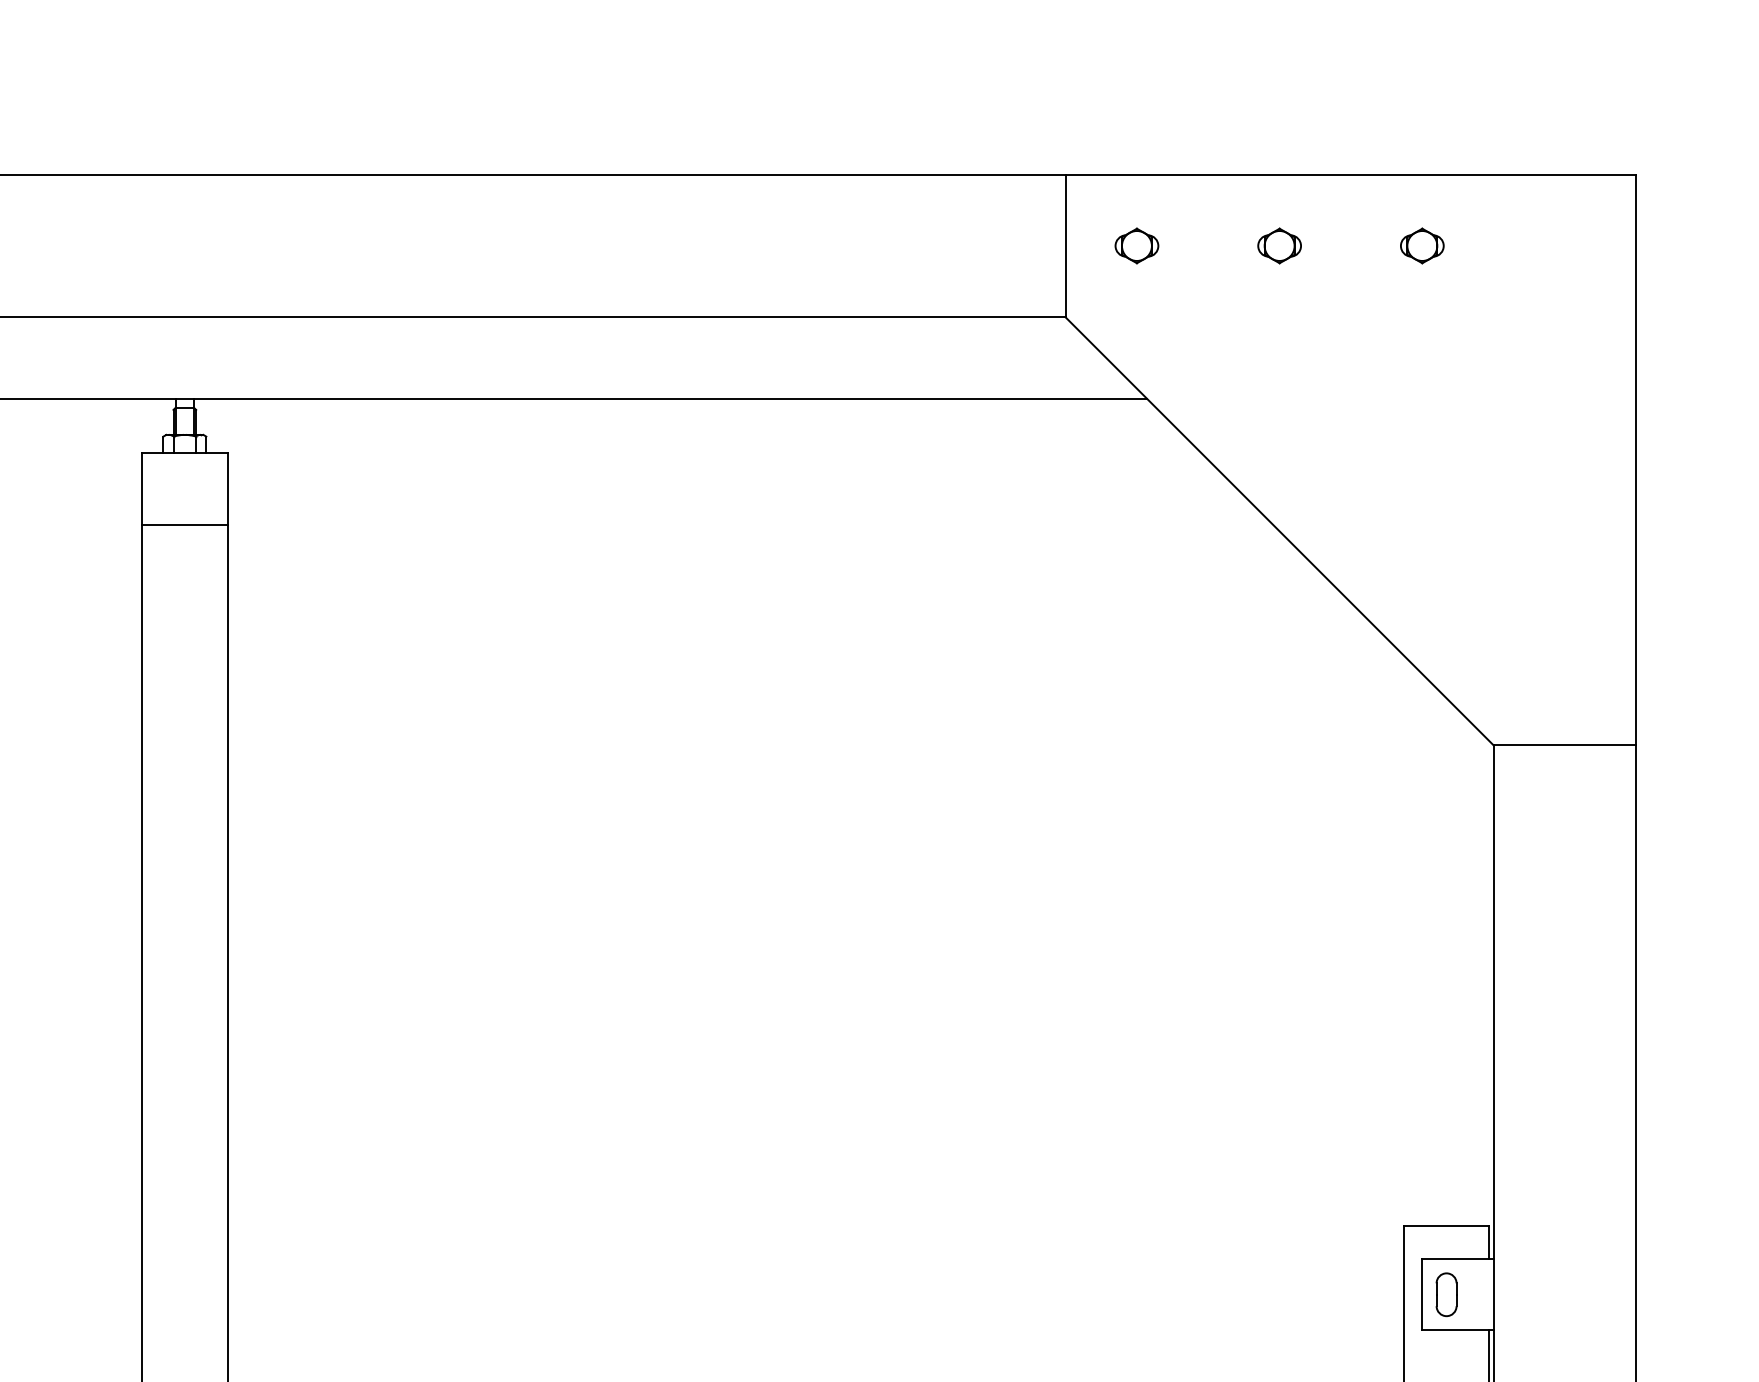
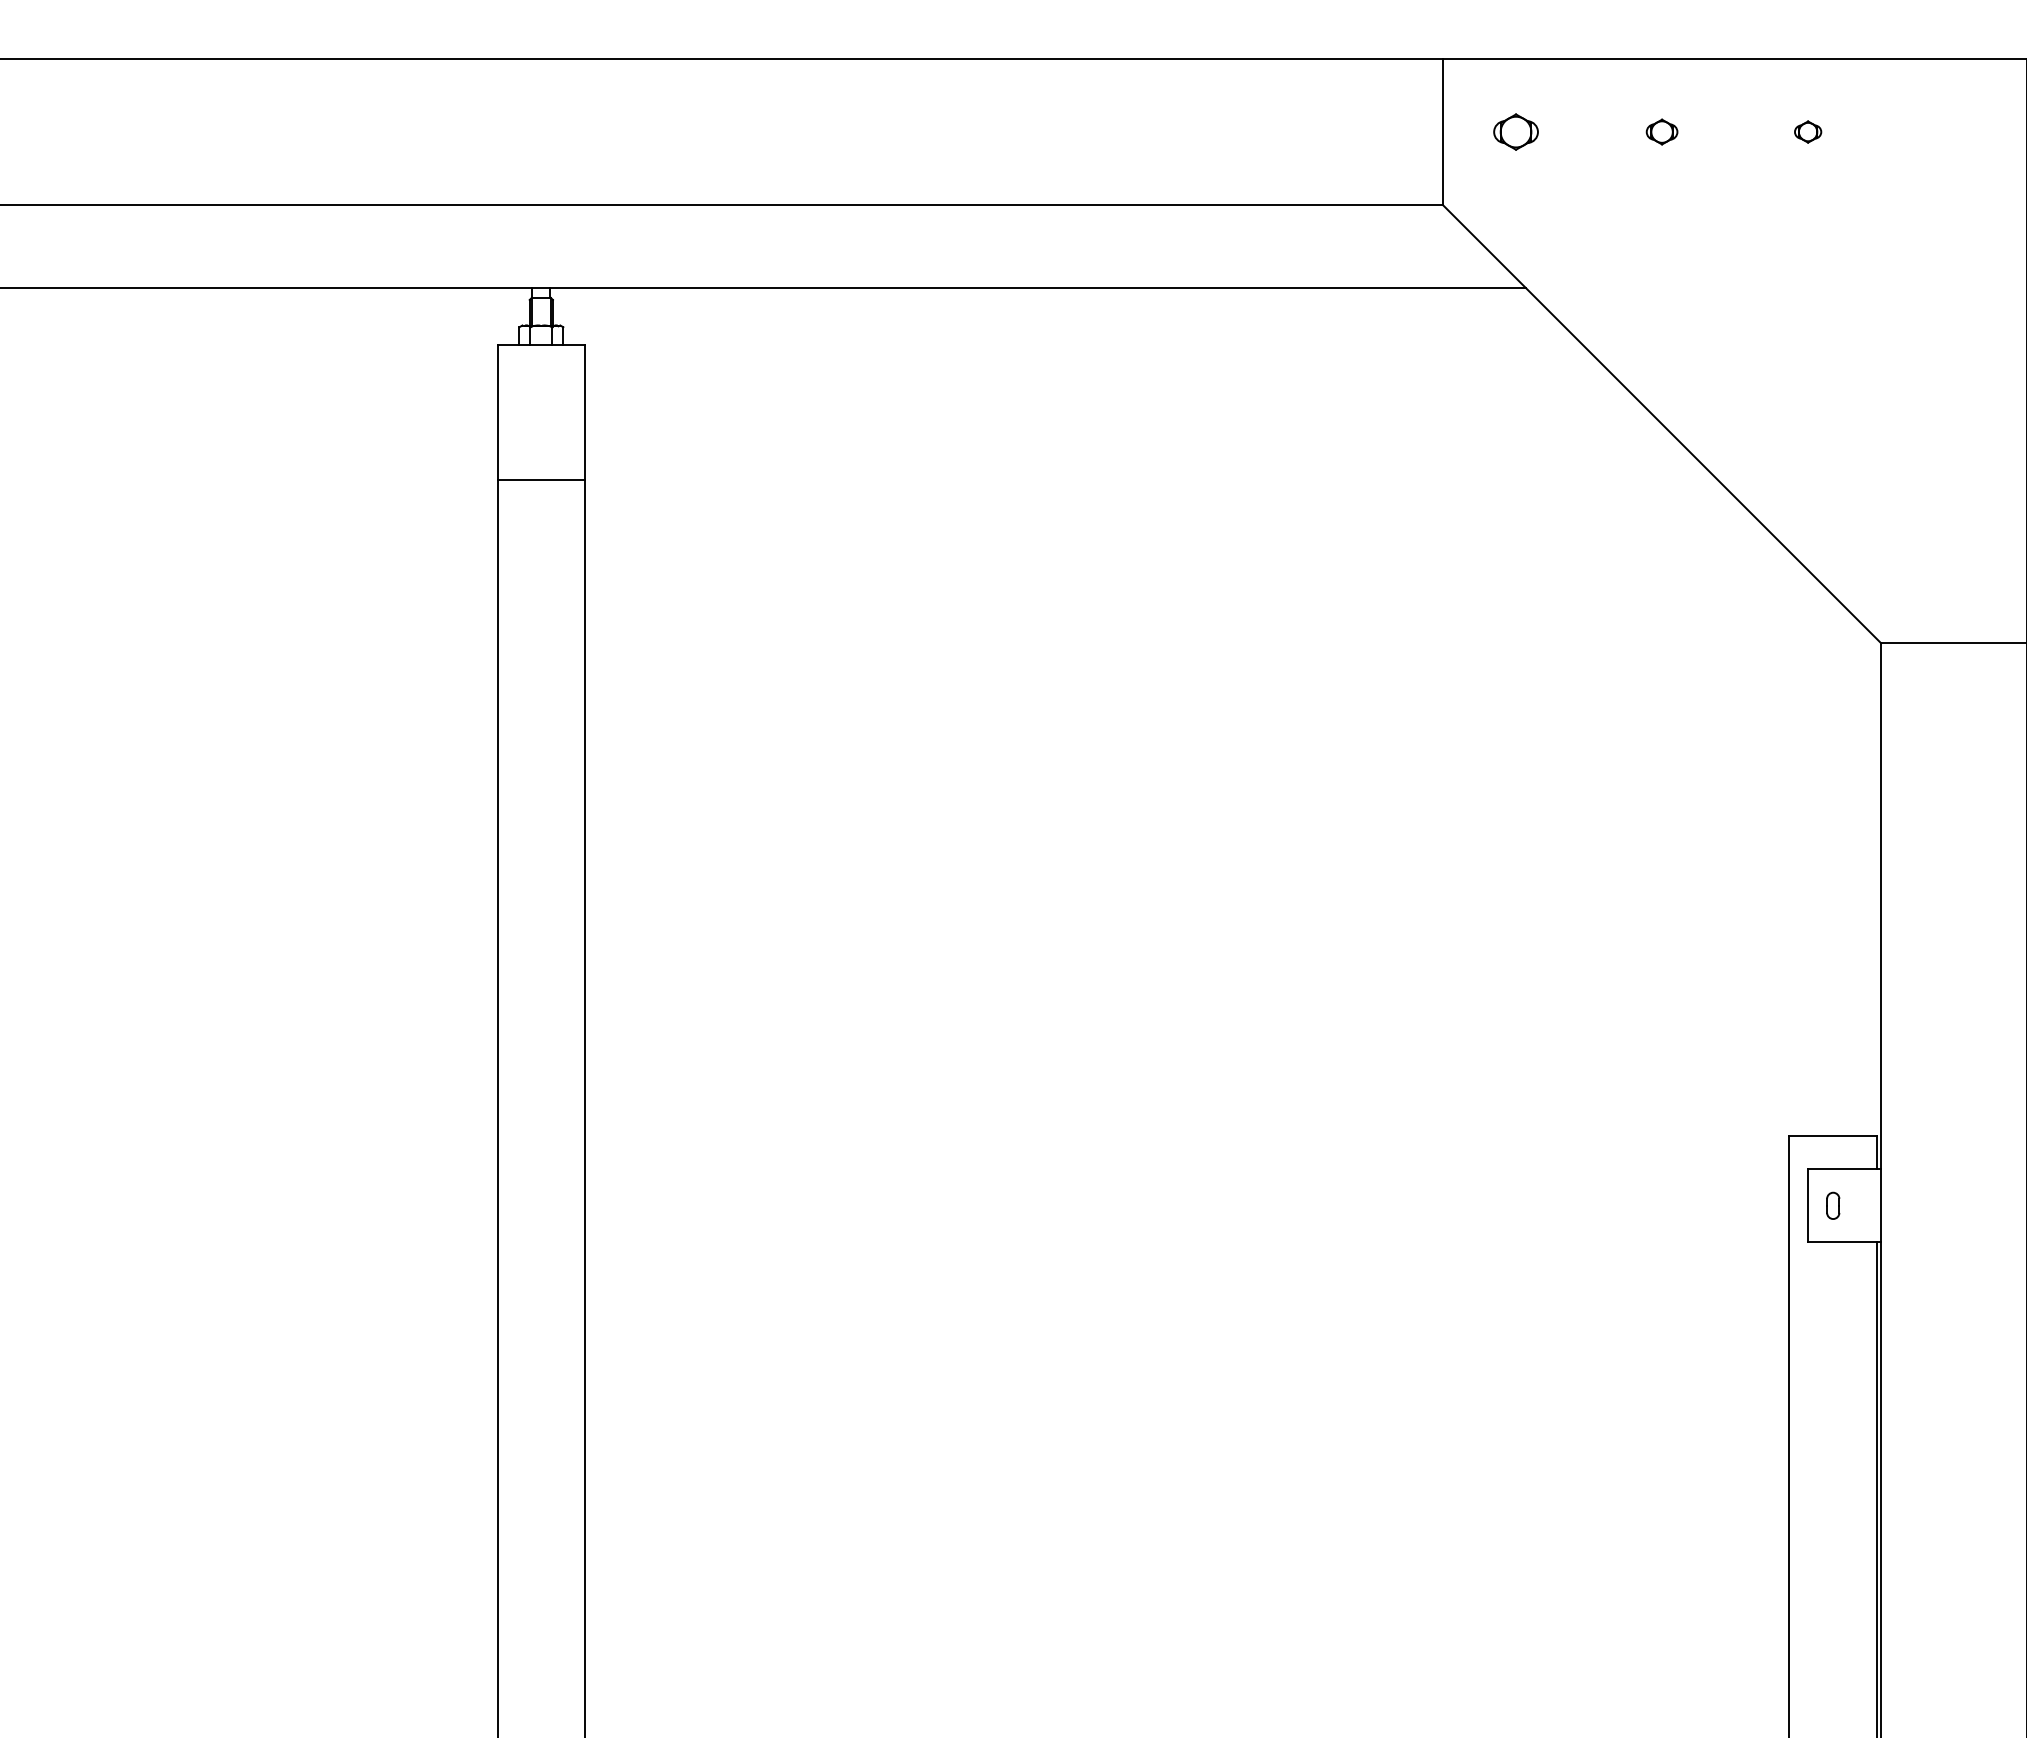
part: (1279, 245) -> (1661, 131), size x0.7
part: (1421, 245) -> (1807, 131), size x0.6
line: (185, 524) -> (541, 479), moved
part: (1447, 1294) -> (1833, 1205), size x0.6

